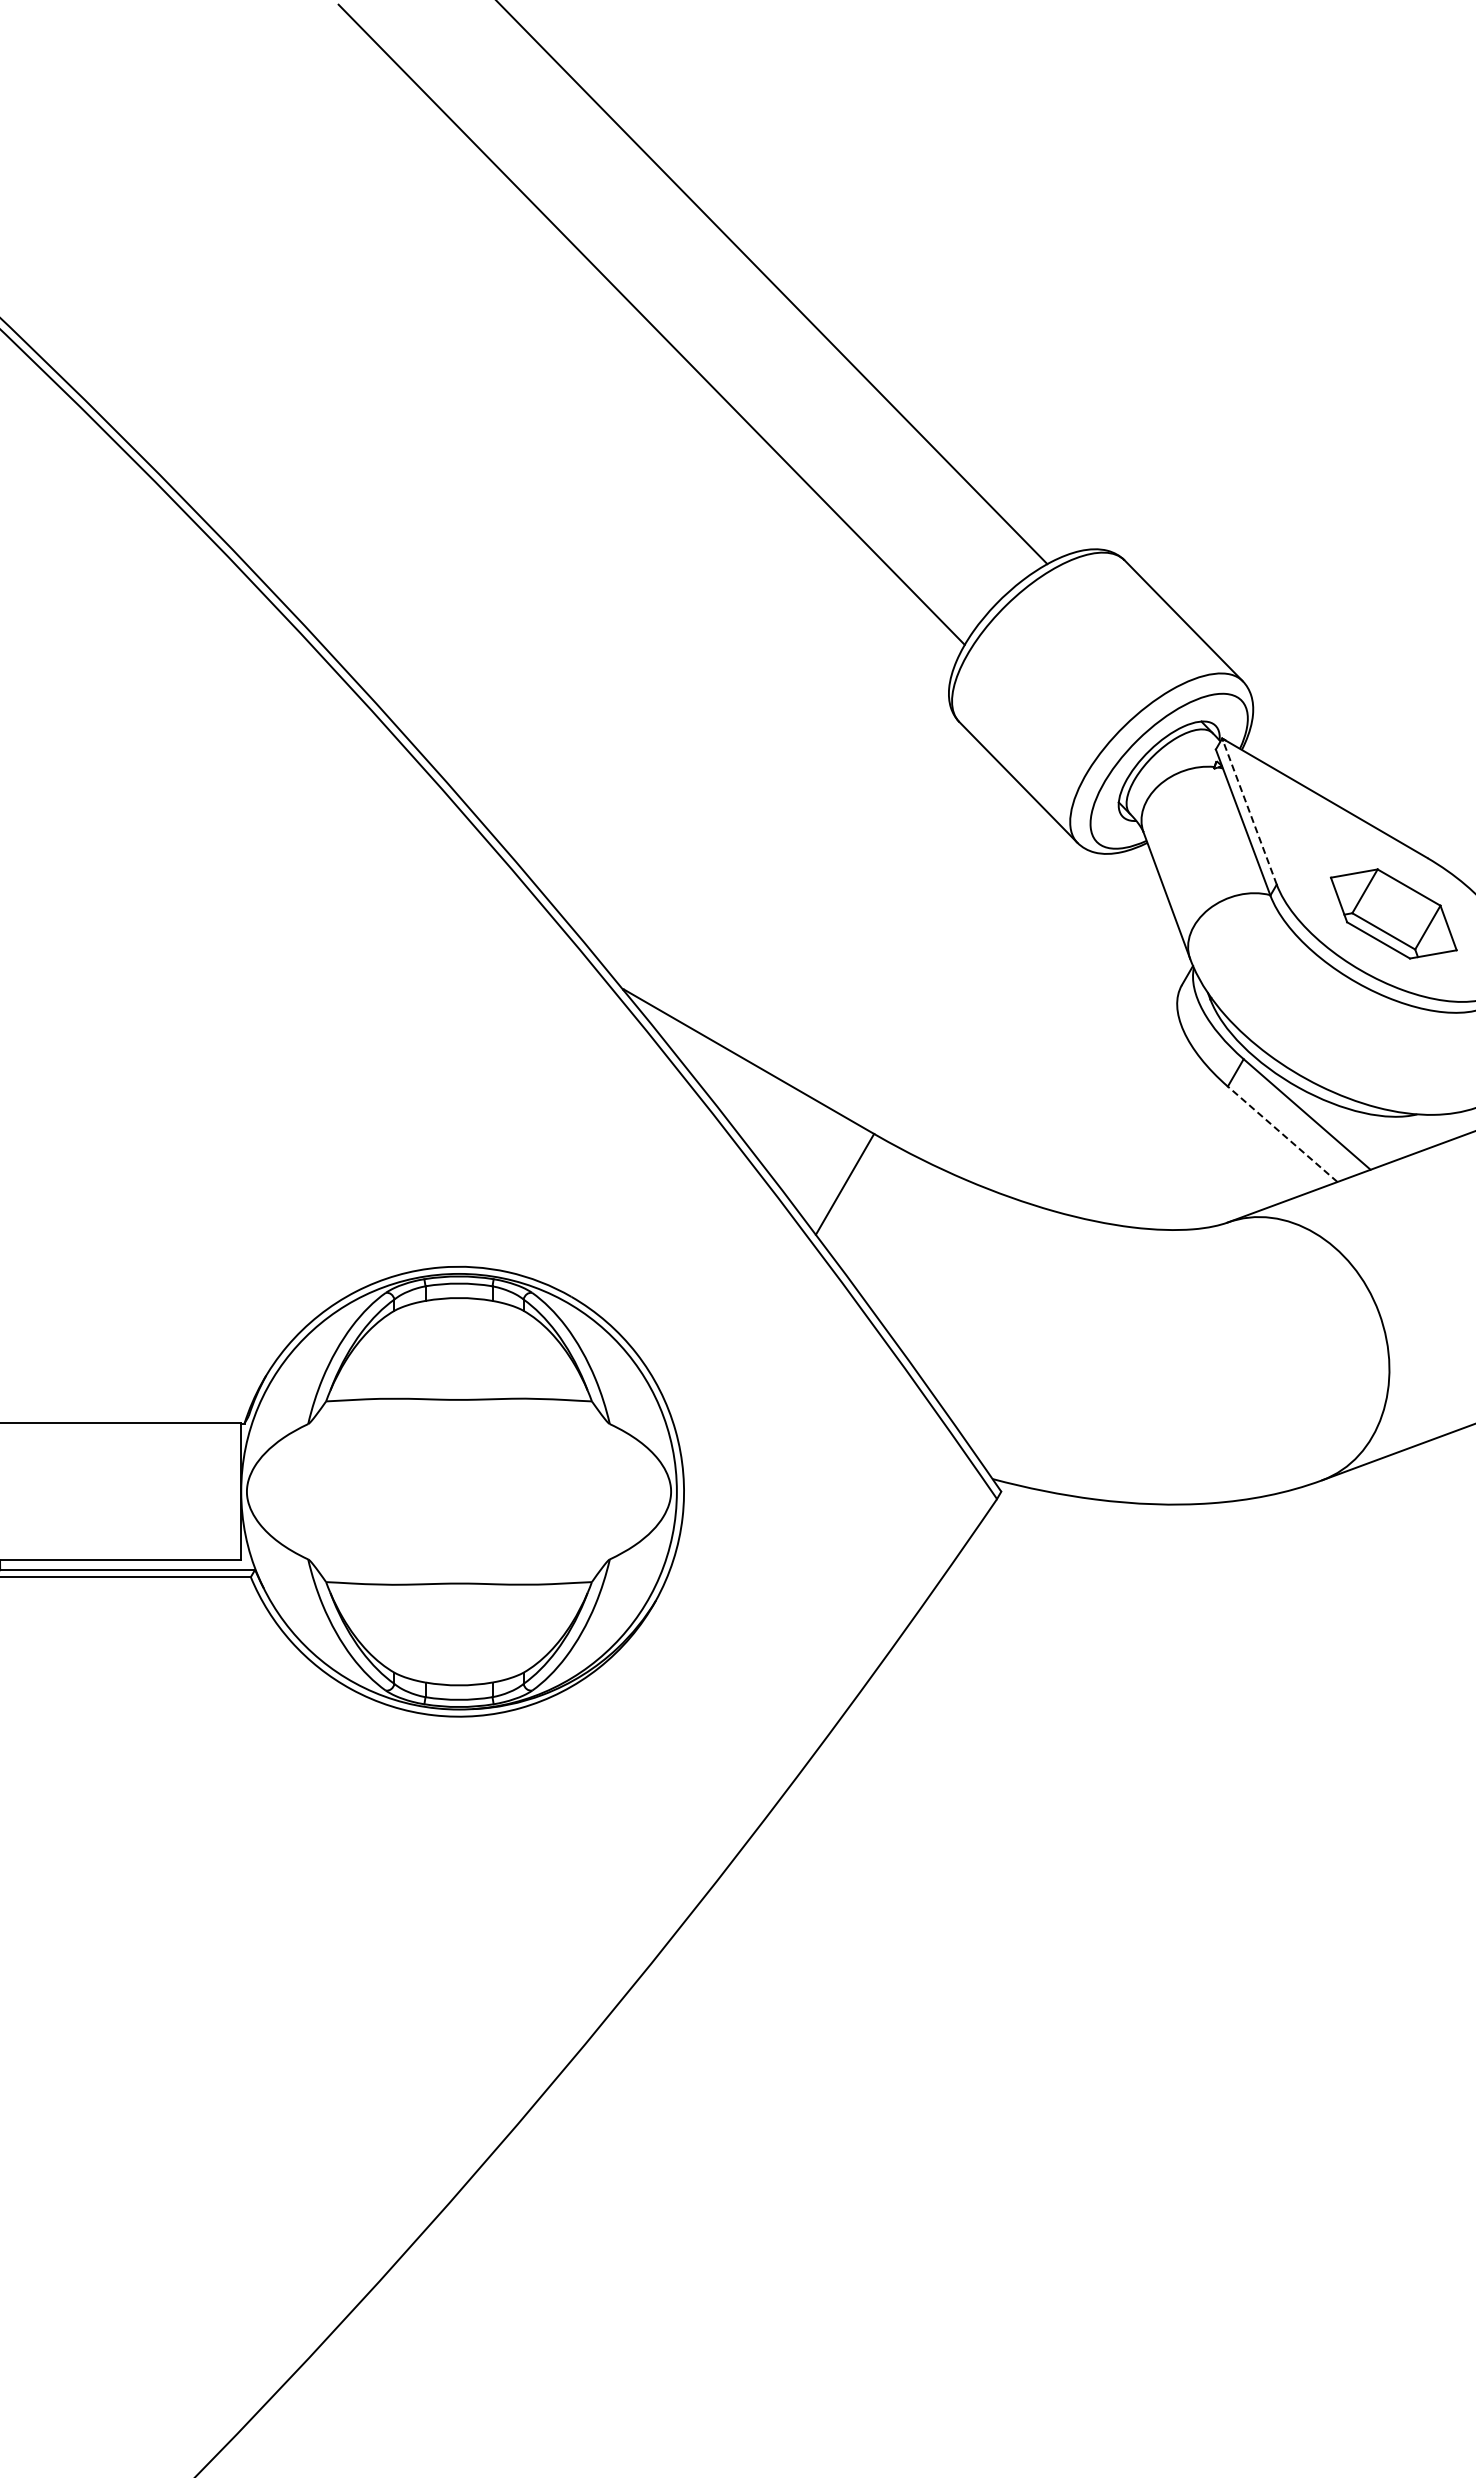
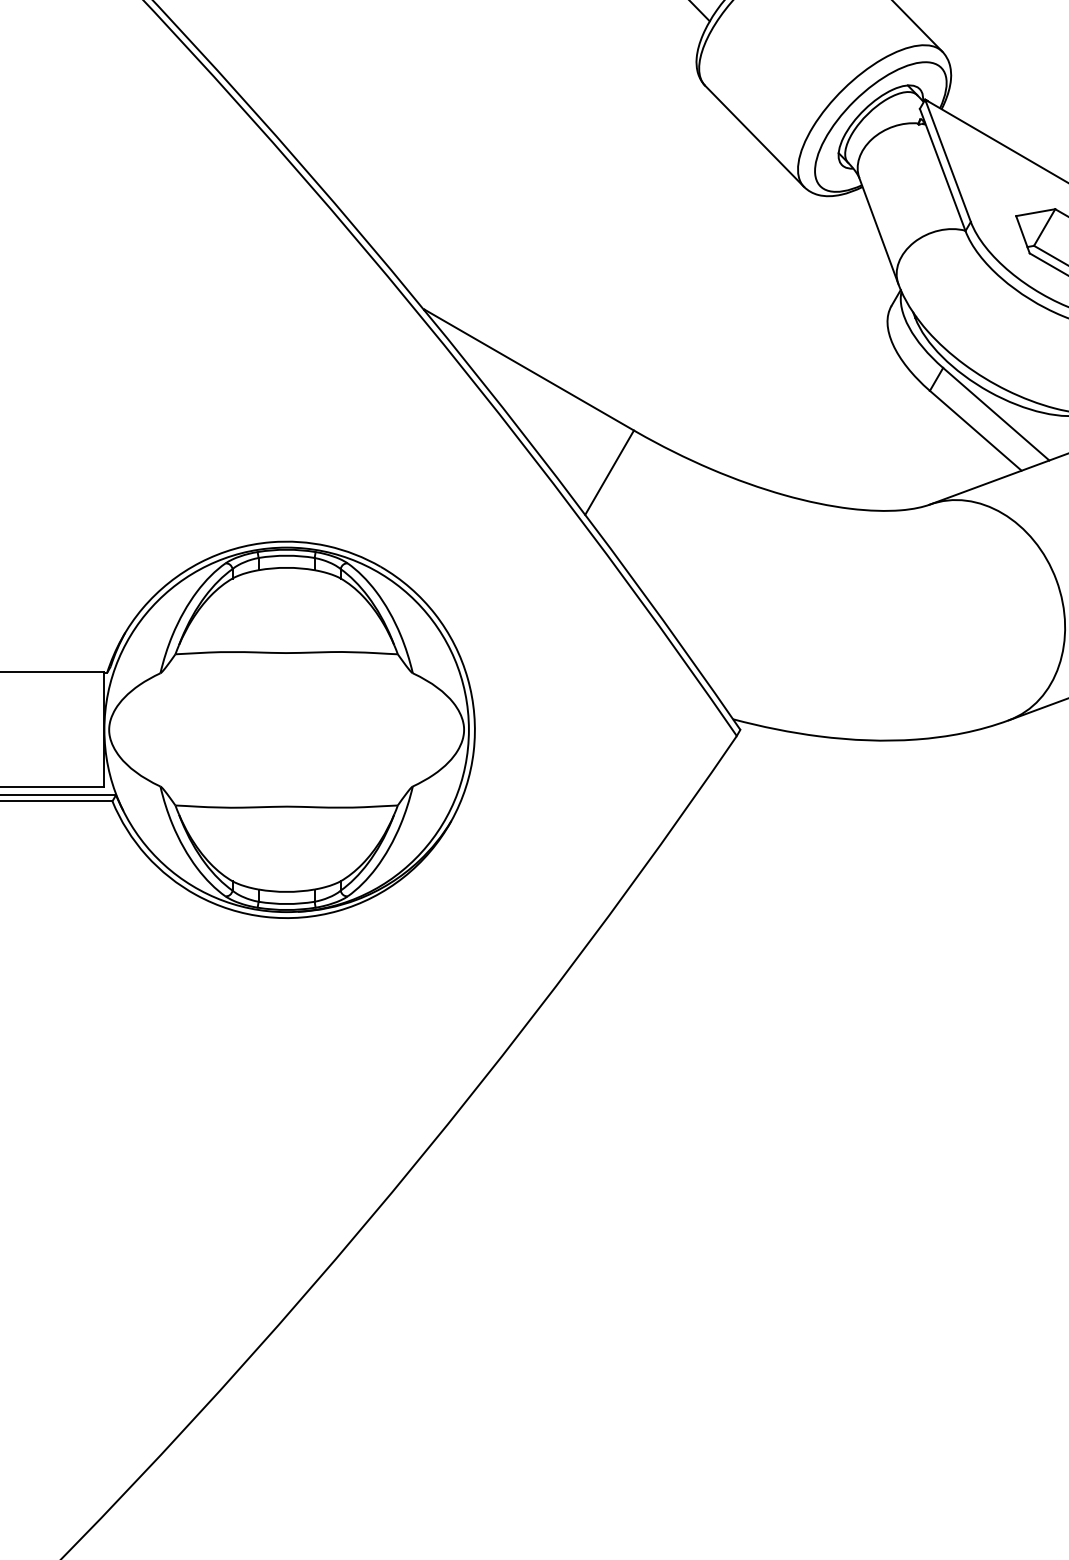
line: (1249, 812) -> (948, 161), dashed -> solid
line: (1282, 1134) -> (975, 430), dashed -> solid

